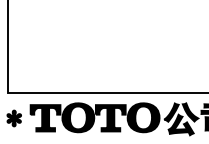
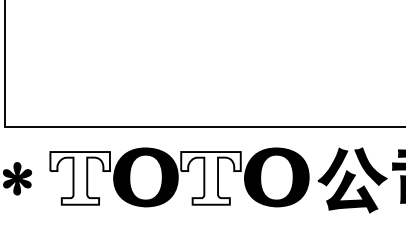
fill: (45, 118) -> (80, 178), removed
fill: (110, 118) -> (210, 178), removed

